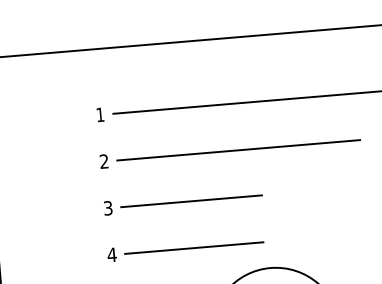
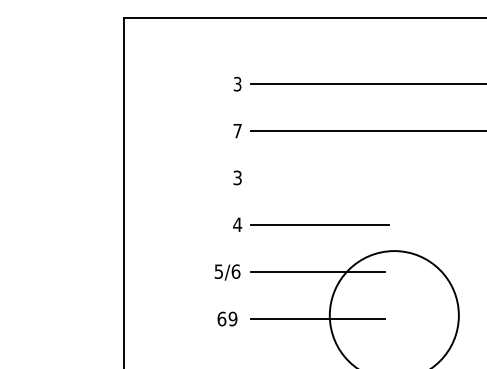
text: (100, 114) -> (237, 83), 1 -> 3
text: (104, 161) -> (237, 130), 2 -> 7
line: (190, 200) -> (320, 177), removed

